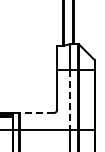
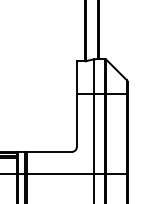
line: (70, 99) -> (94, 133), dashed -> solid
line: (36, 113) -> (48, 152), dashed -> solid

